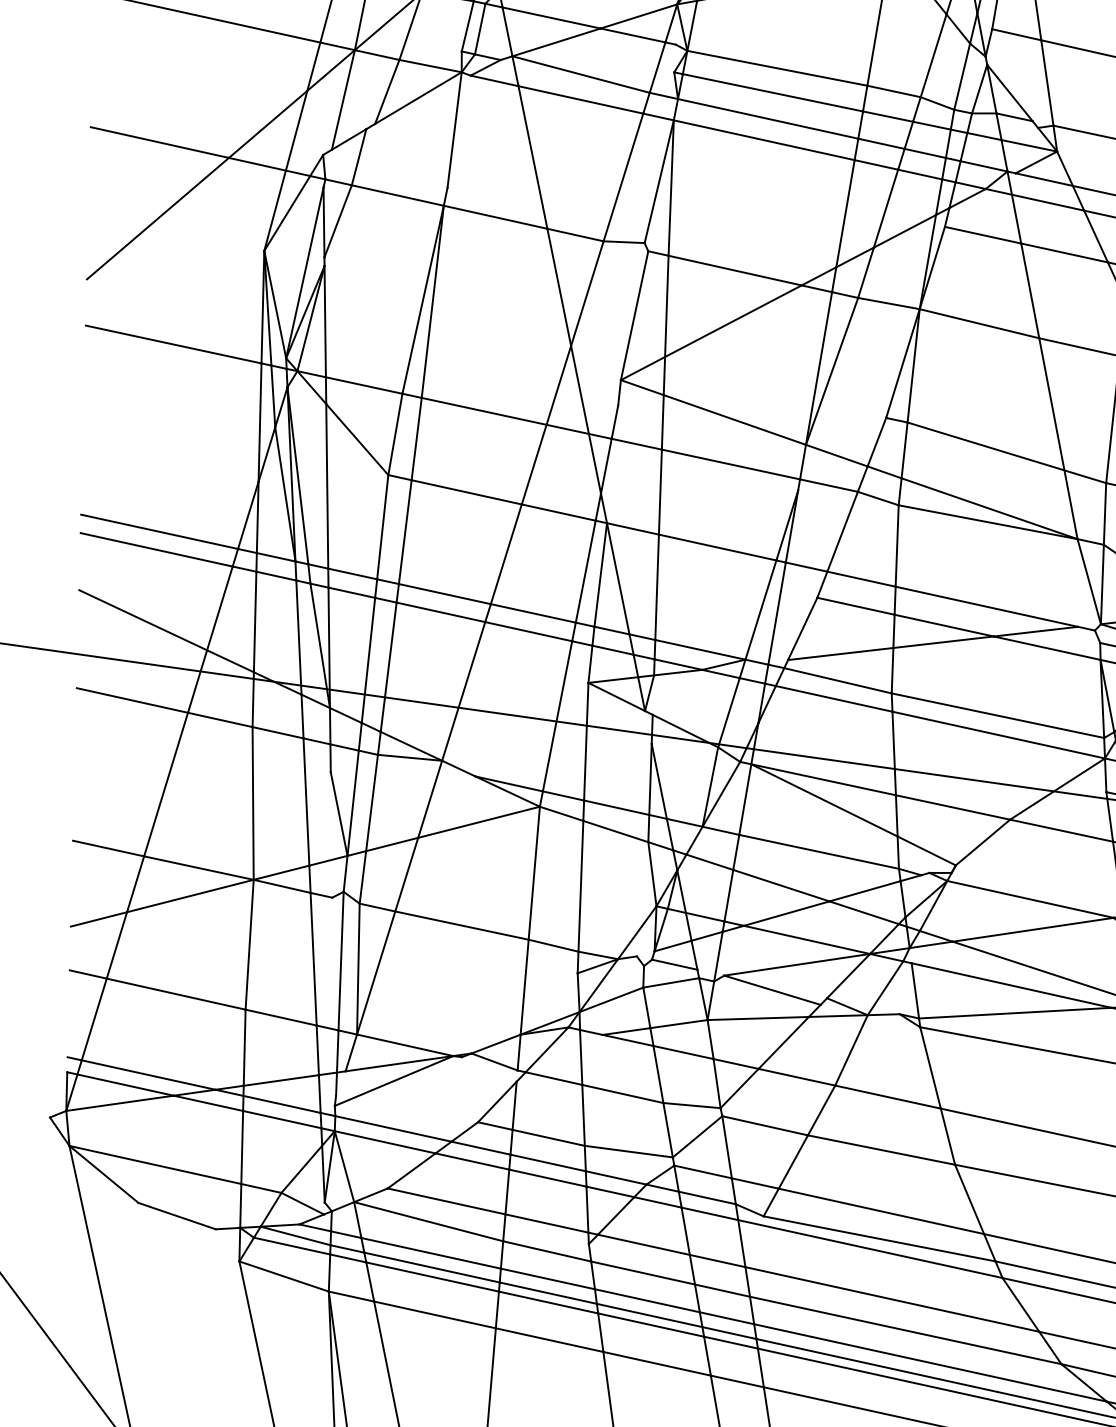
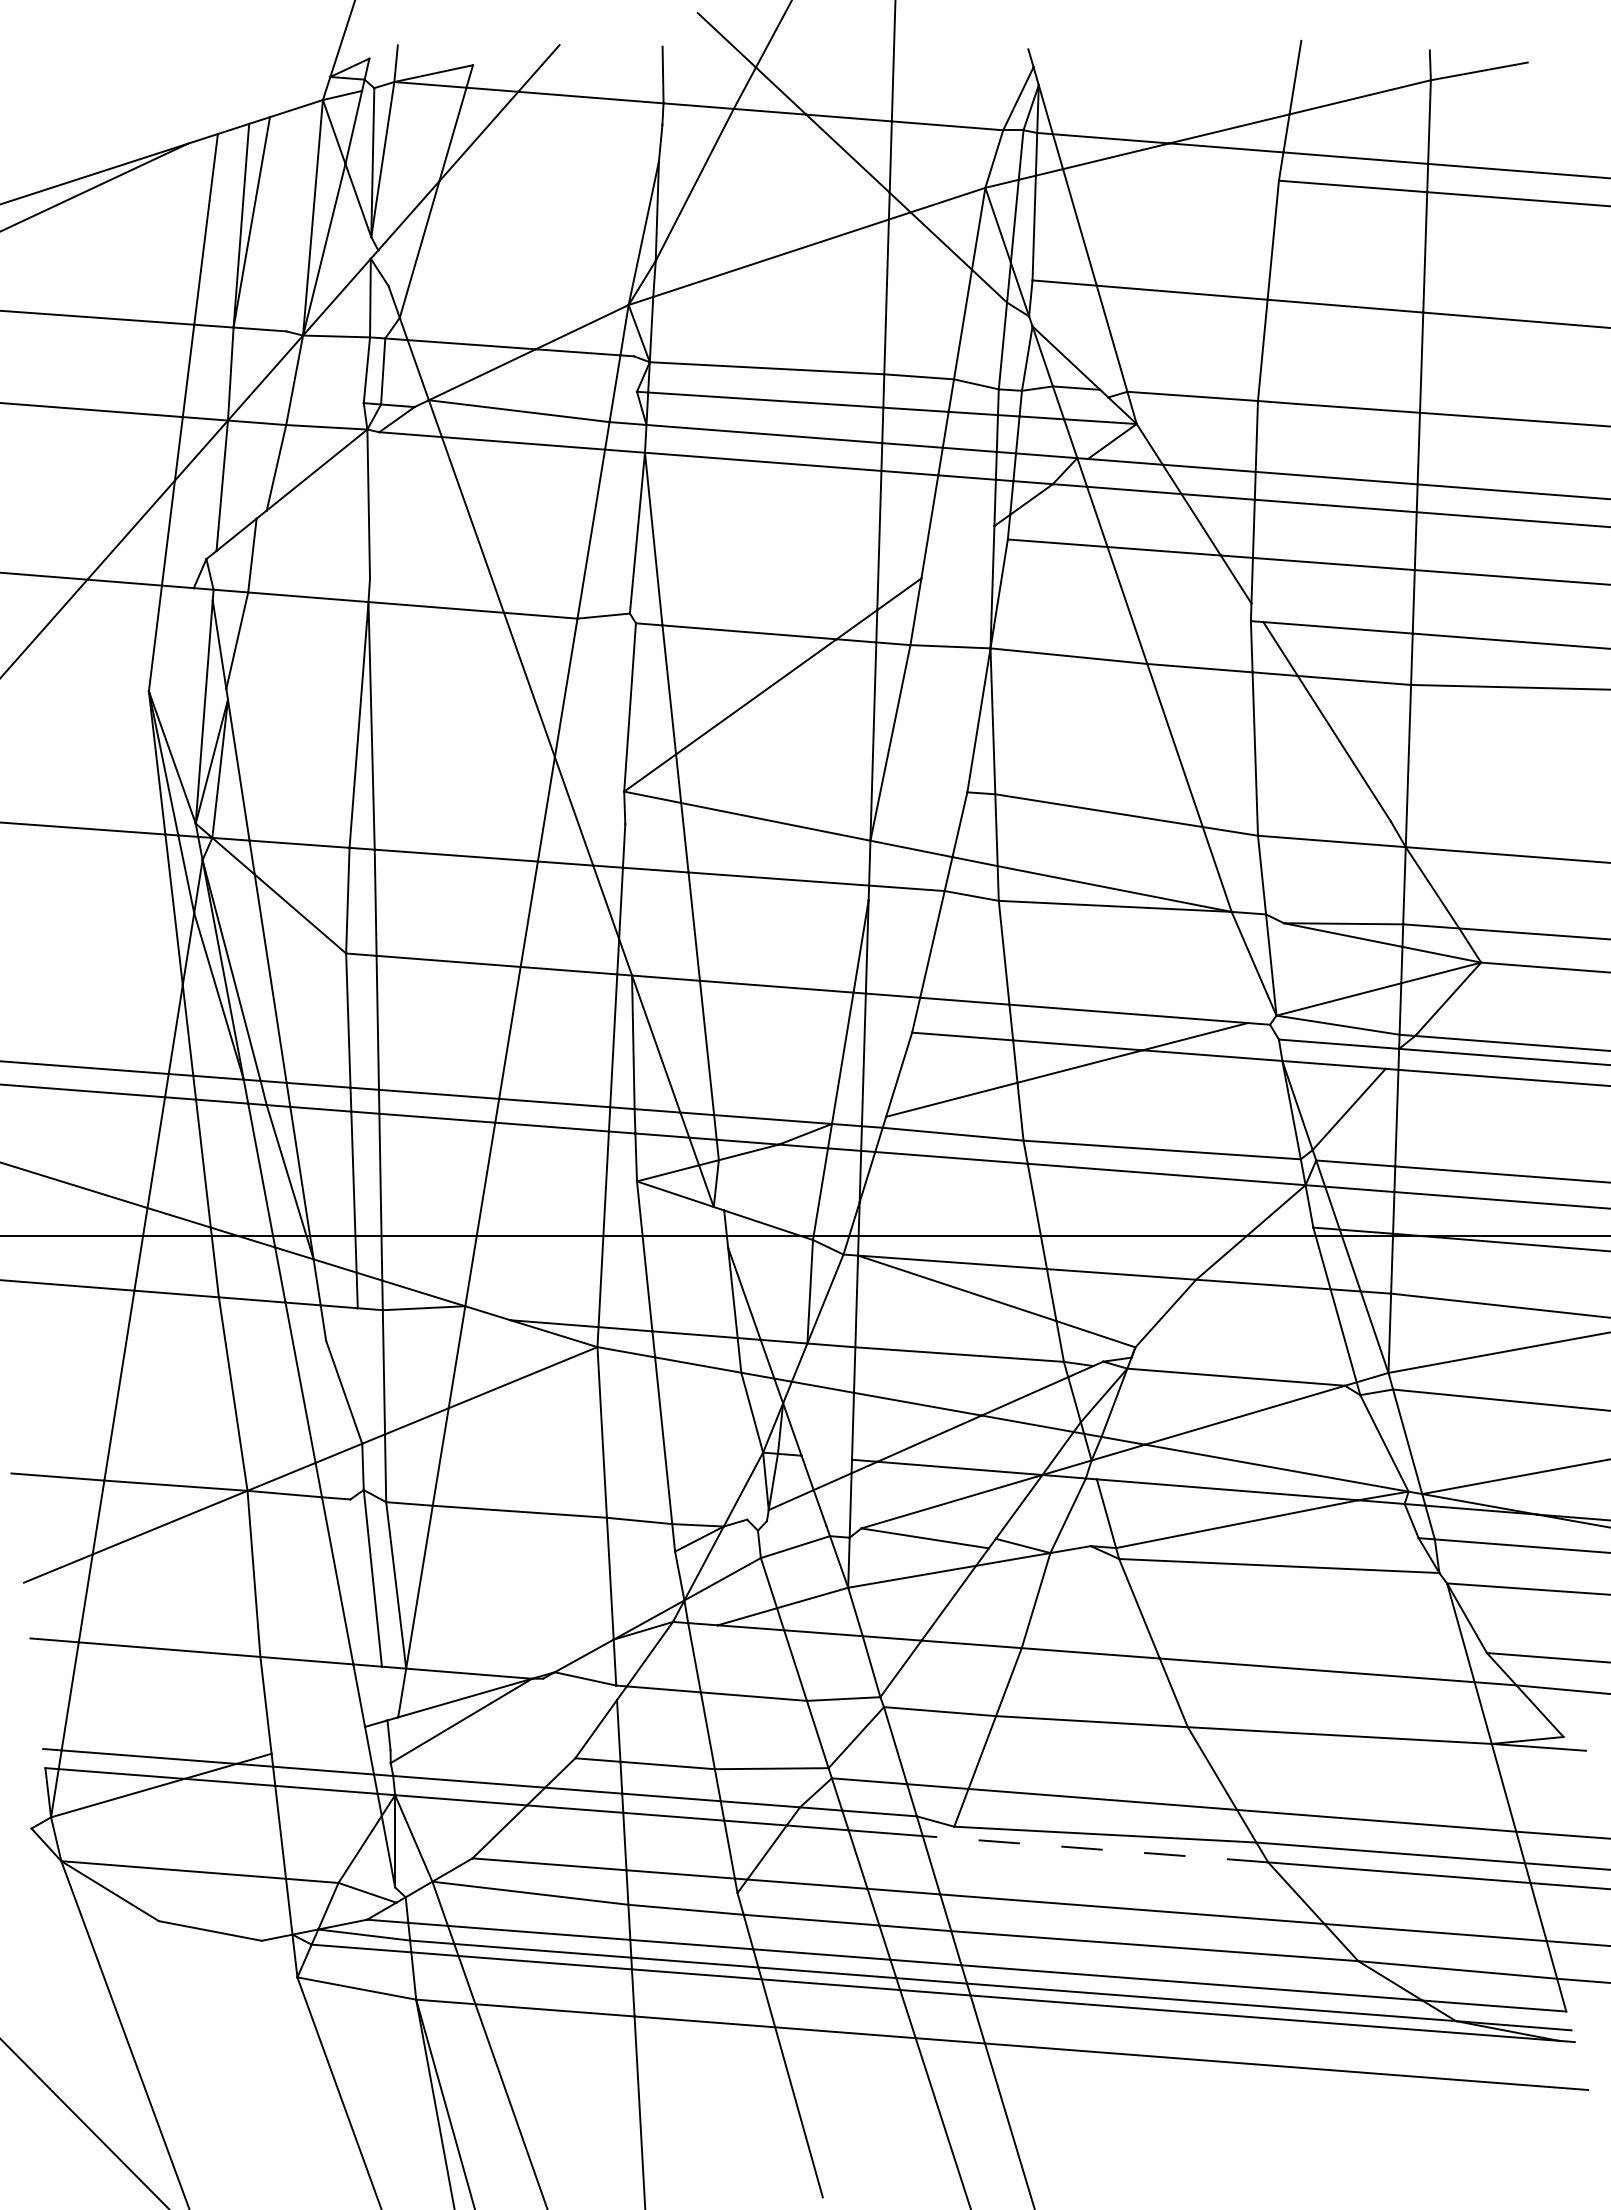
line: (286, 213) -> (170, 639), removed
line: (904, 231) -> (957, 552), removed
line: (352, 802) -> (359, 1375), removed
line: (704, 916) -> (826, 1457), removed
line: (674, 964) -> (796, 1523), removed
line: (337, 1051) -> (384, 1693), removed
line: (281, 1079) -> (318, 1739), removed
line: (869, 1249) -> (1094, 1849), solid -> dashed

